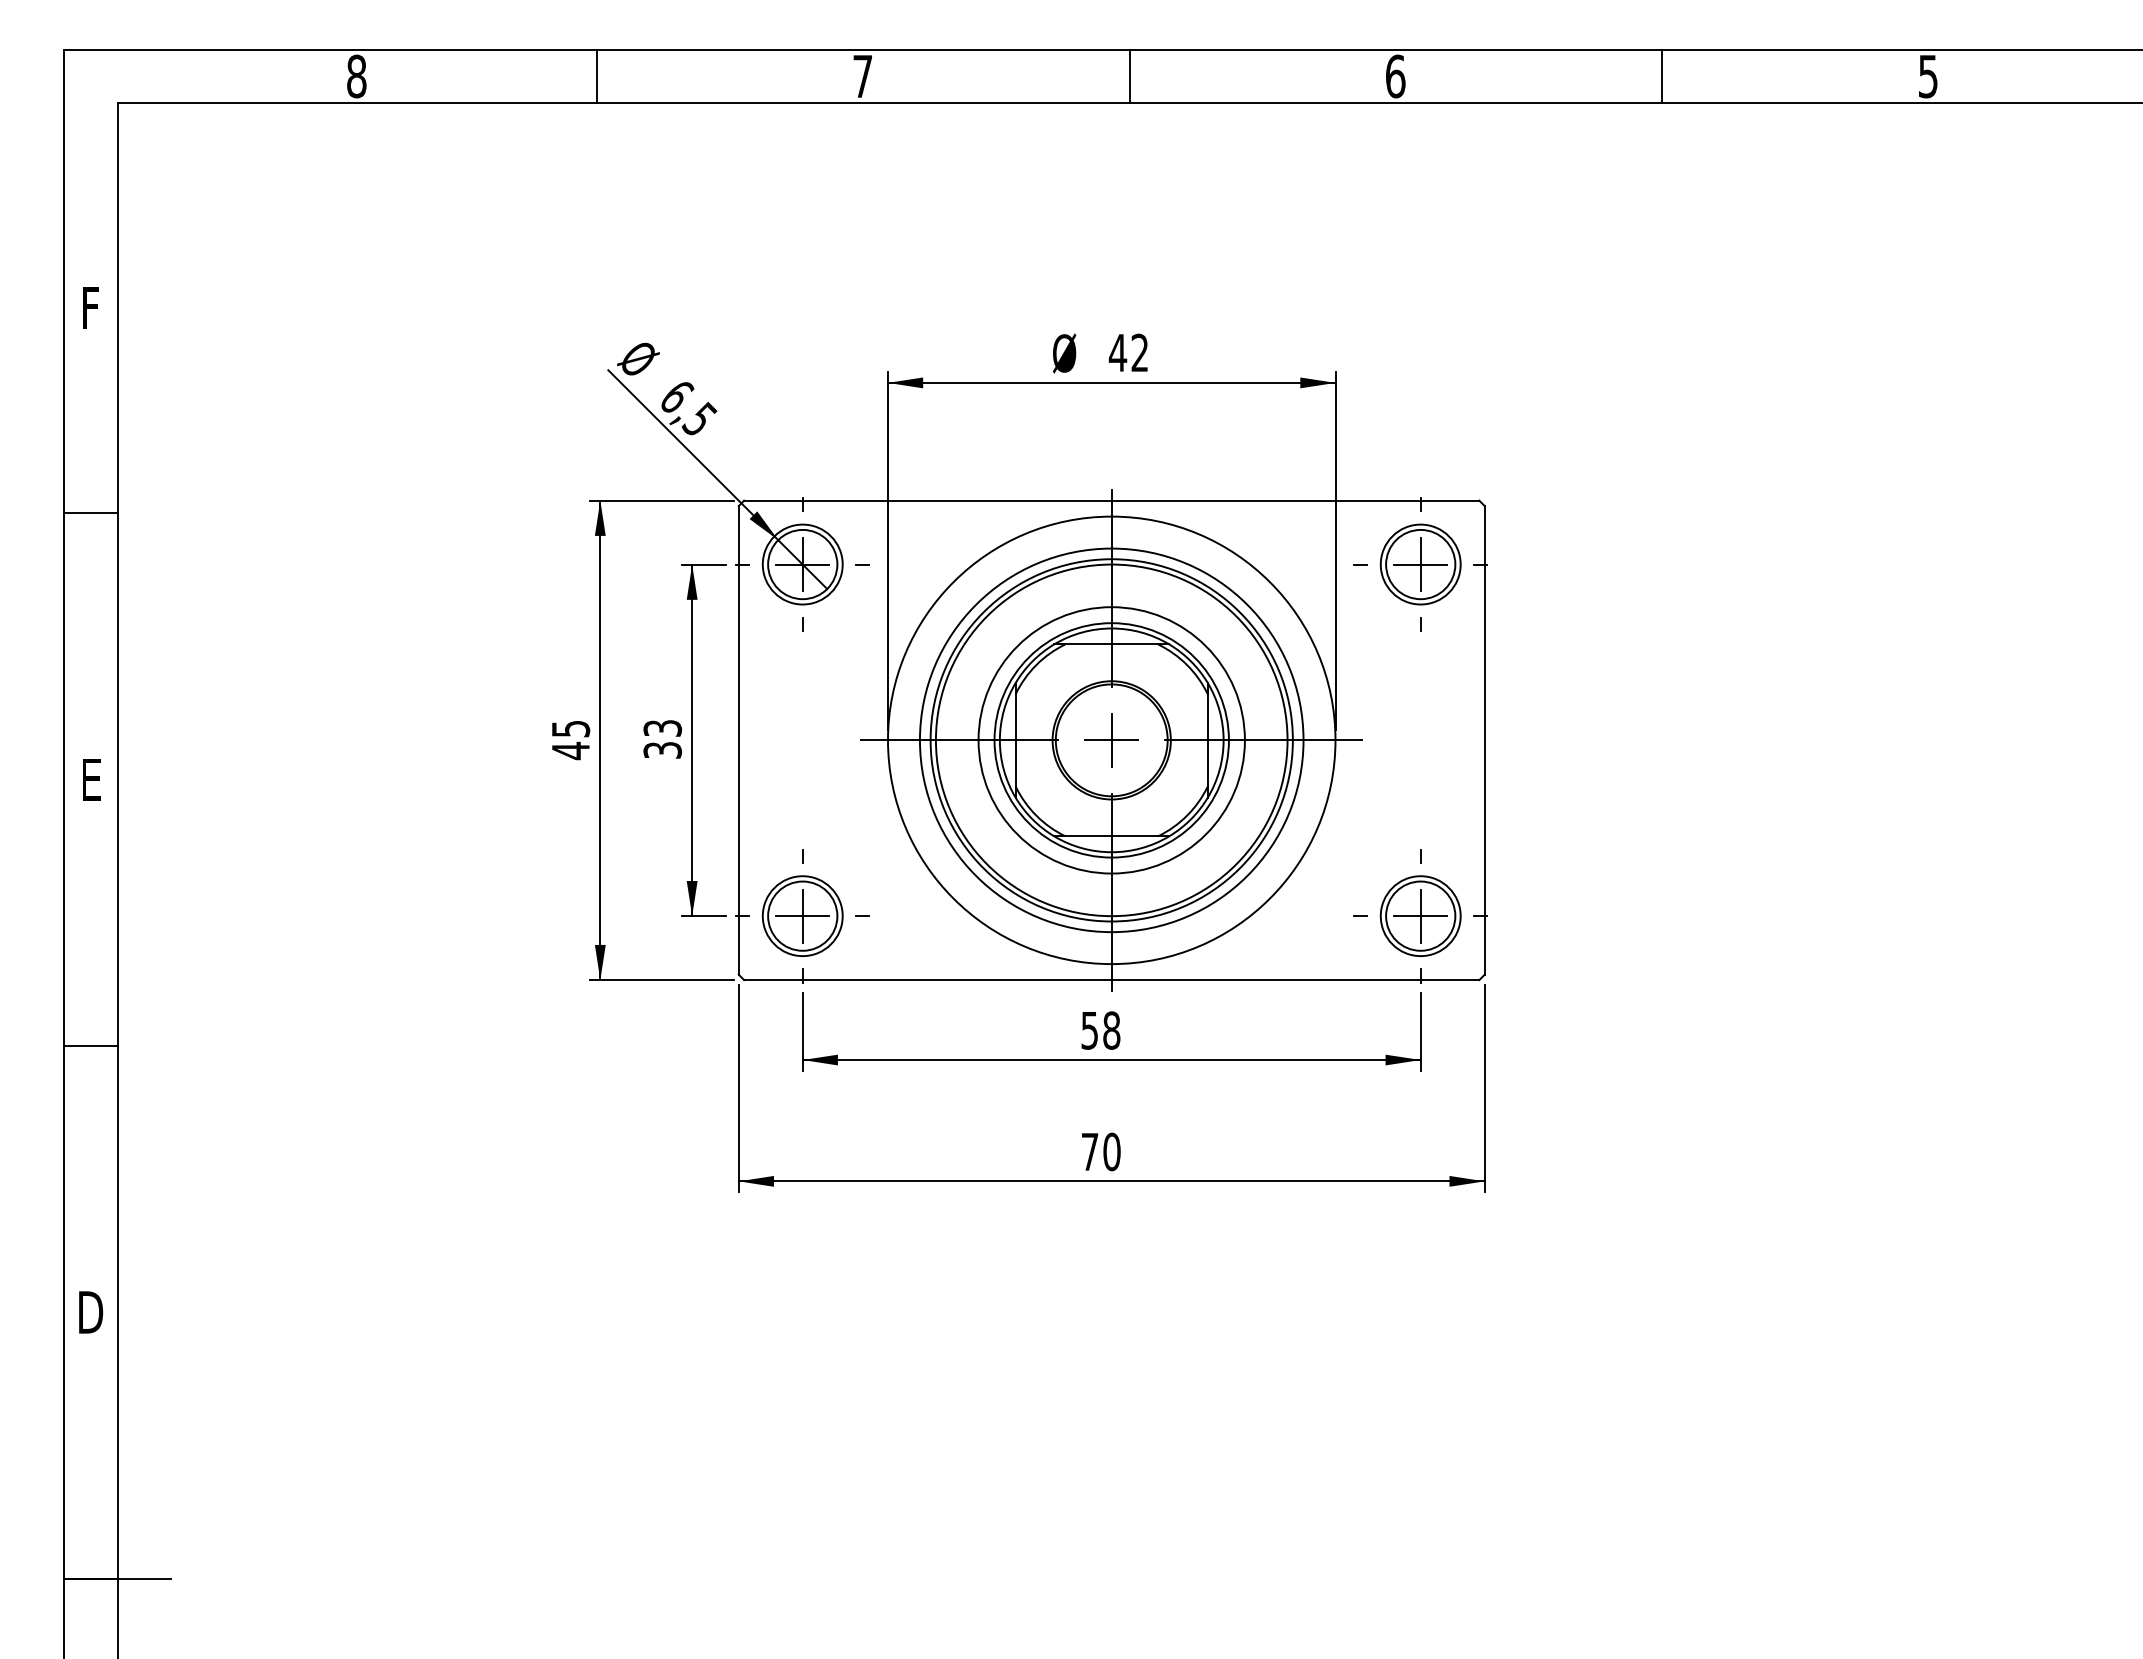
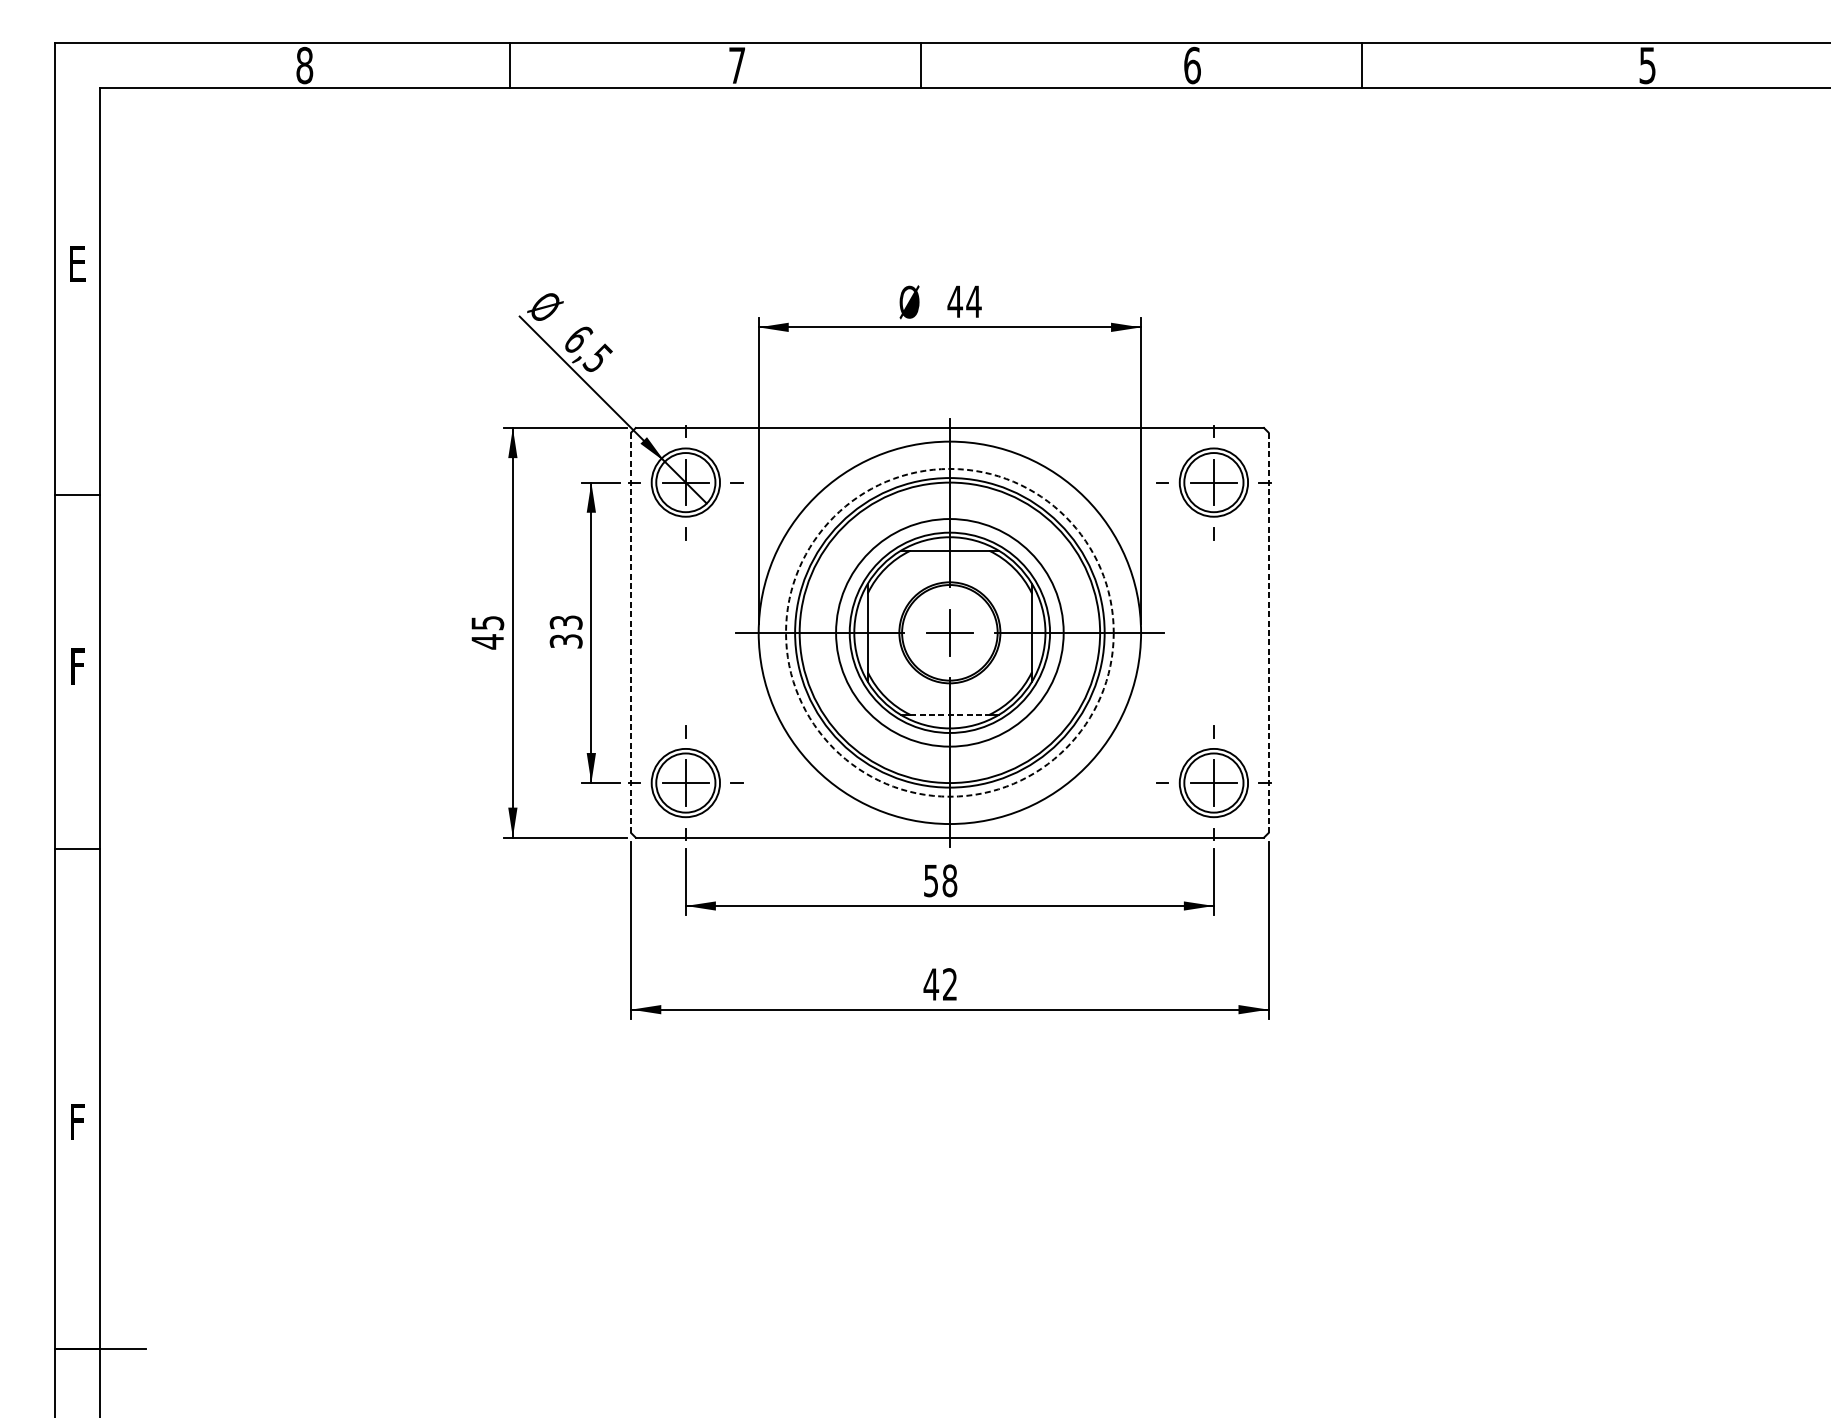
line: (1129, 76) -> (920, 65), moved
line: (1662, 76) -> (1362, 65), moved
text: (90, 307) -> (77, 262), F -> E
text: (1139, 352) -> (973, 301), 42 -> 44
line: (90, 513) -> (77, 495), moved
line: (738, 740) -> (630, 632), solid -> dashed
circle: (1111, 740) -> (949, 632), solid -> dashed
line: (1484, 740) -> (1268, 632), solid -> dashed
text: (91, 779) -> (78, 666), E -> F
line: (1112, 836) -> (950, 714), solid -> dashed
line: (90, 1045) -> (77, 848), moved
text: (1100, 1151) -> (940, 984), 70 -> 42
text: (91, 1312) -> (78, 1121), D -> F

